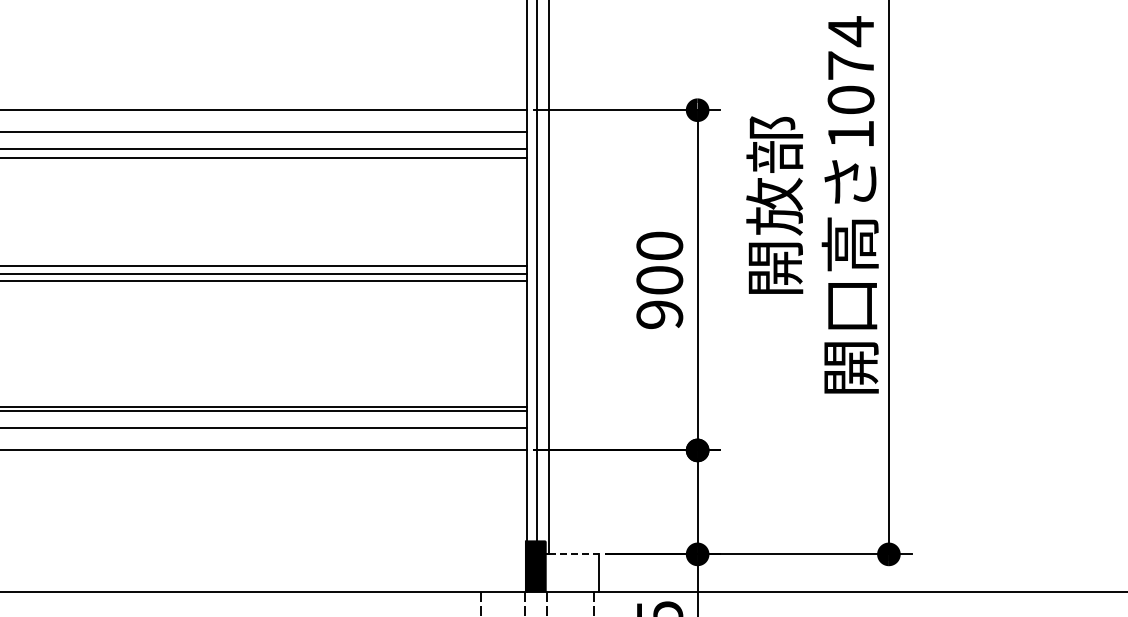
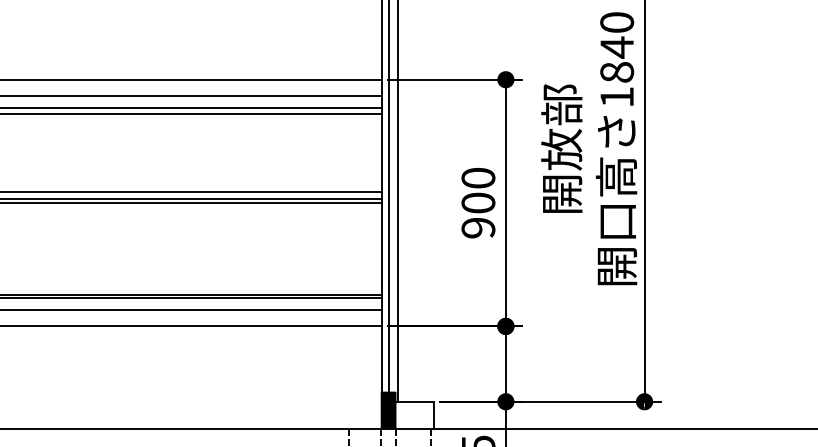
text: (850, 65) -> (616, 47), 1074 -> 1840
line: (573, 554) -> (415, 401), dashed -> solid

